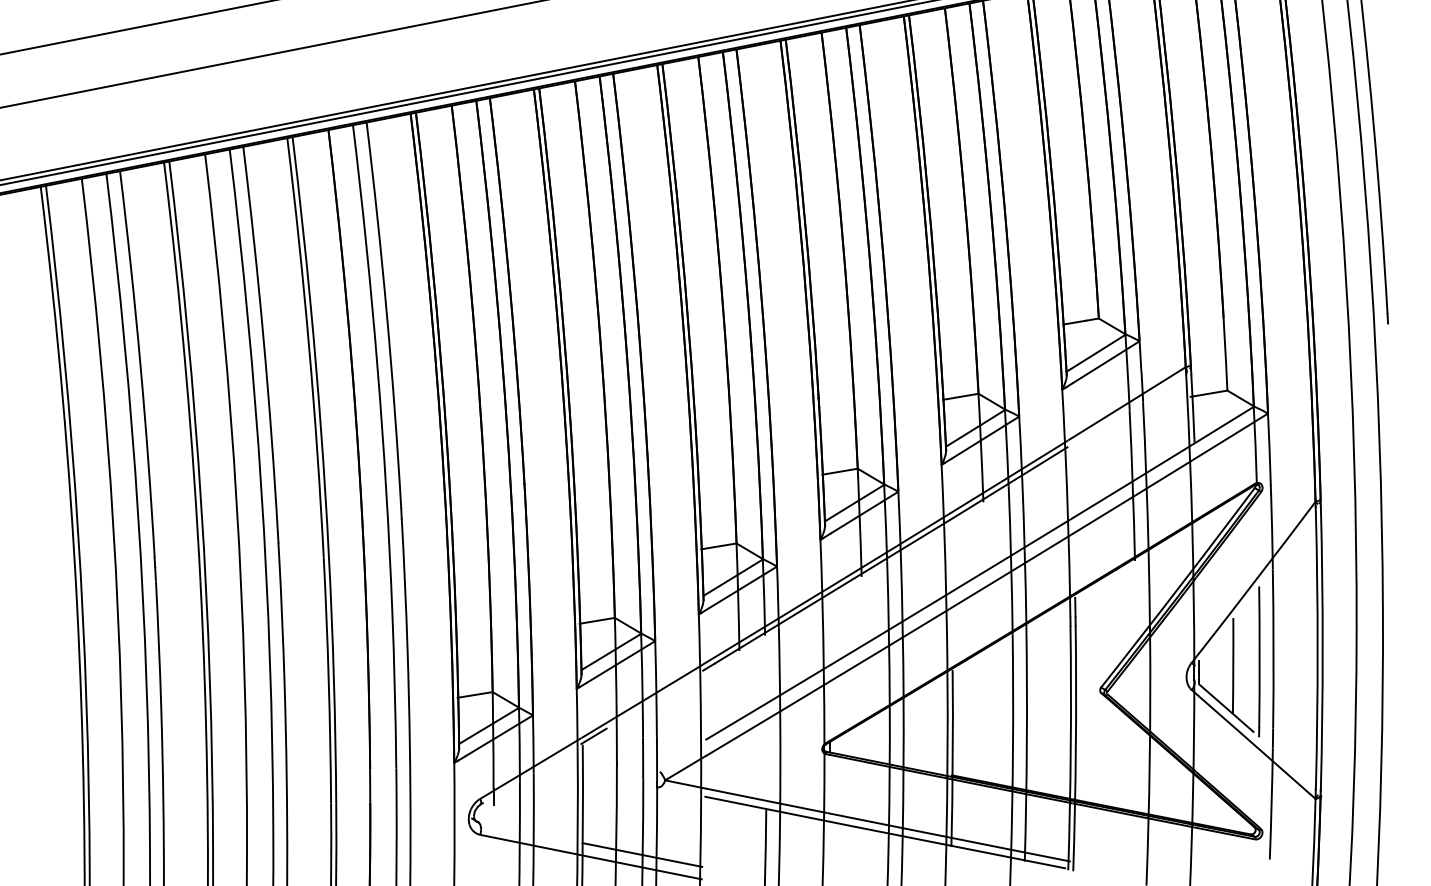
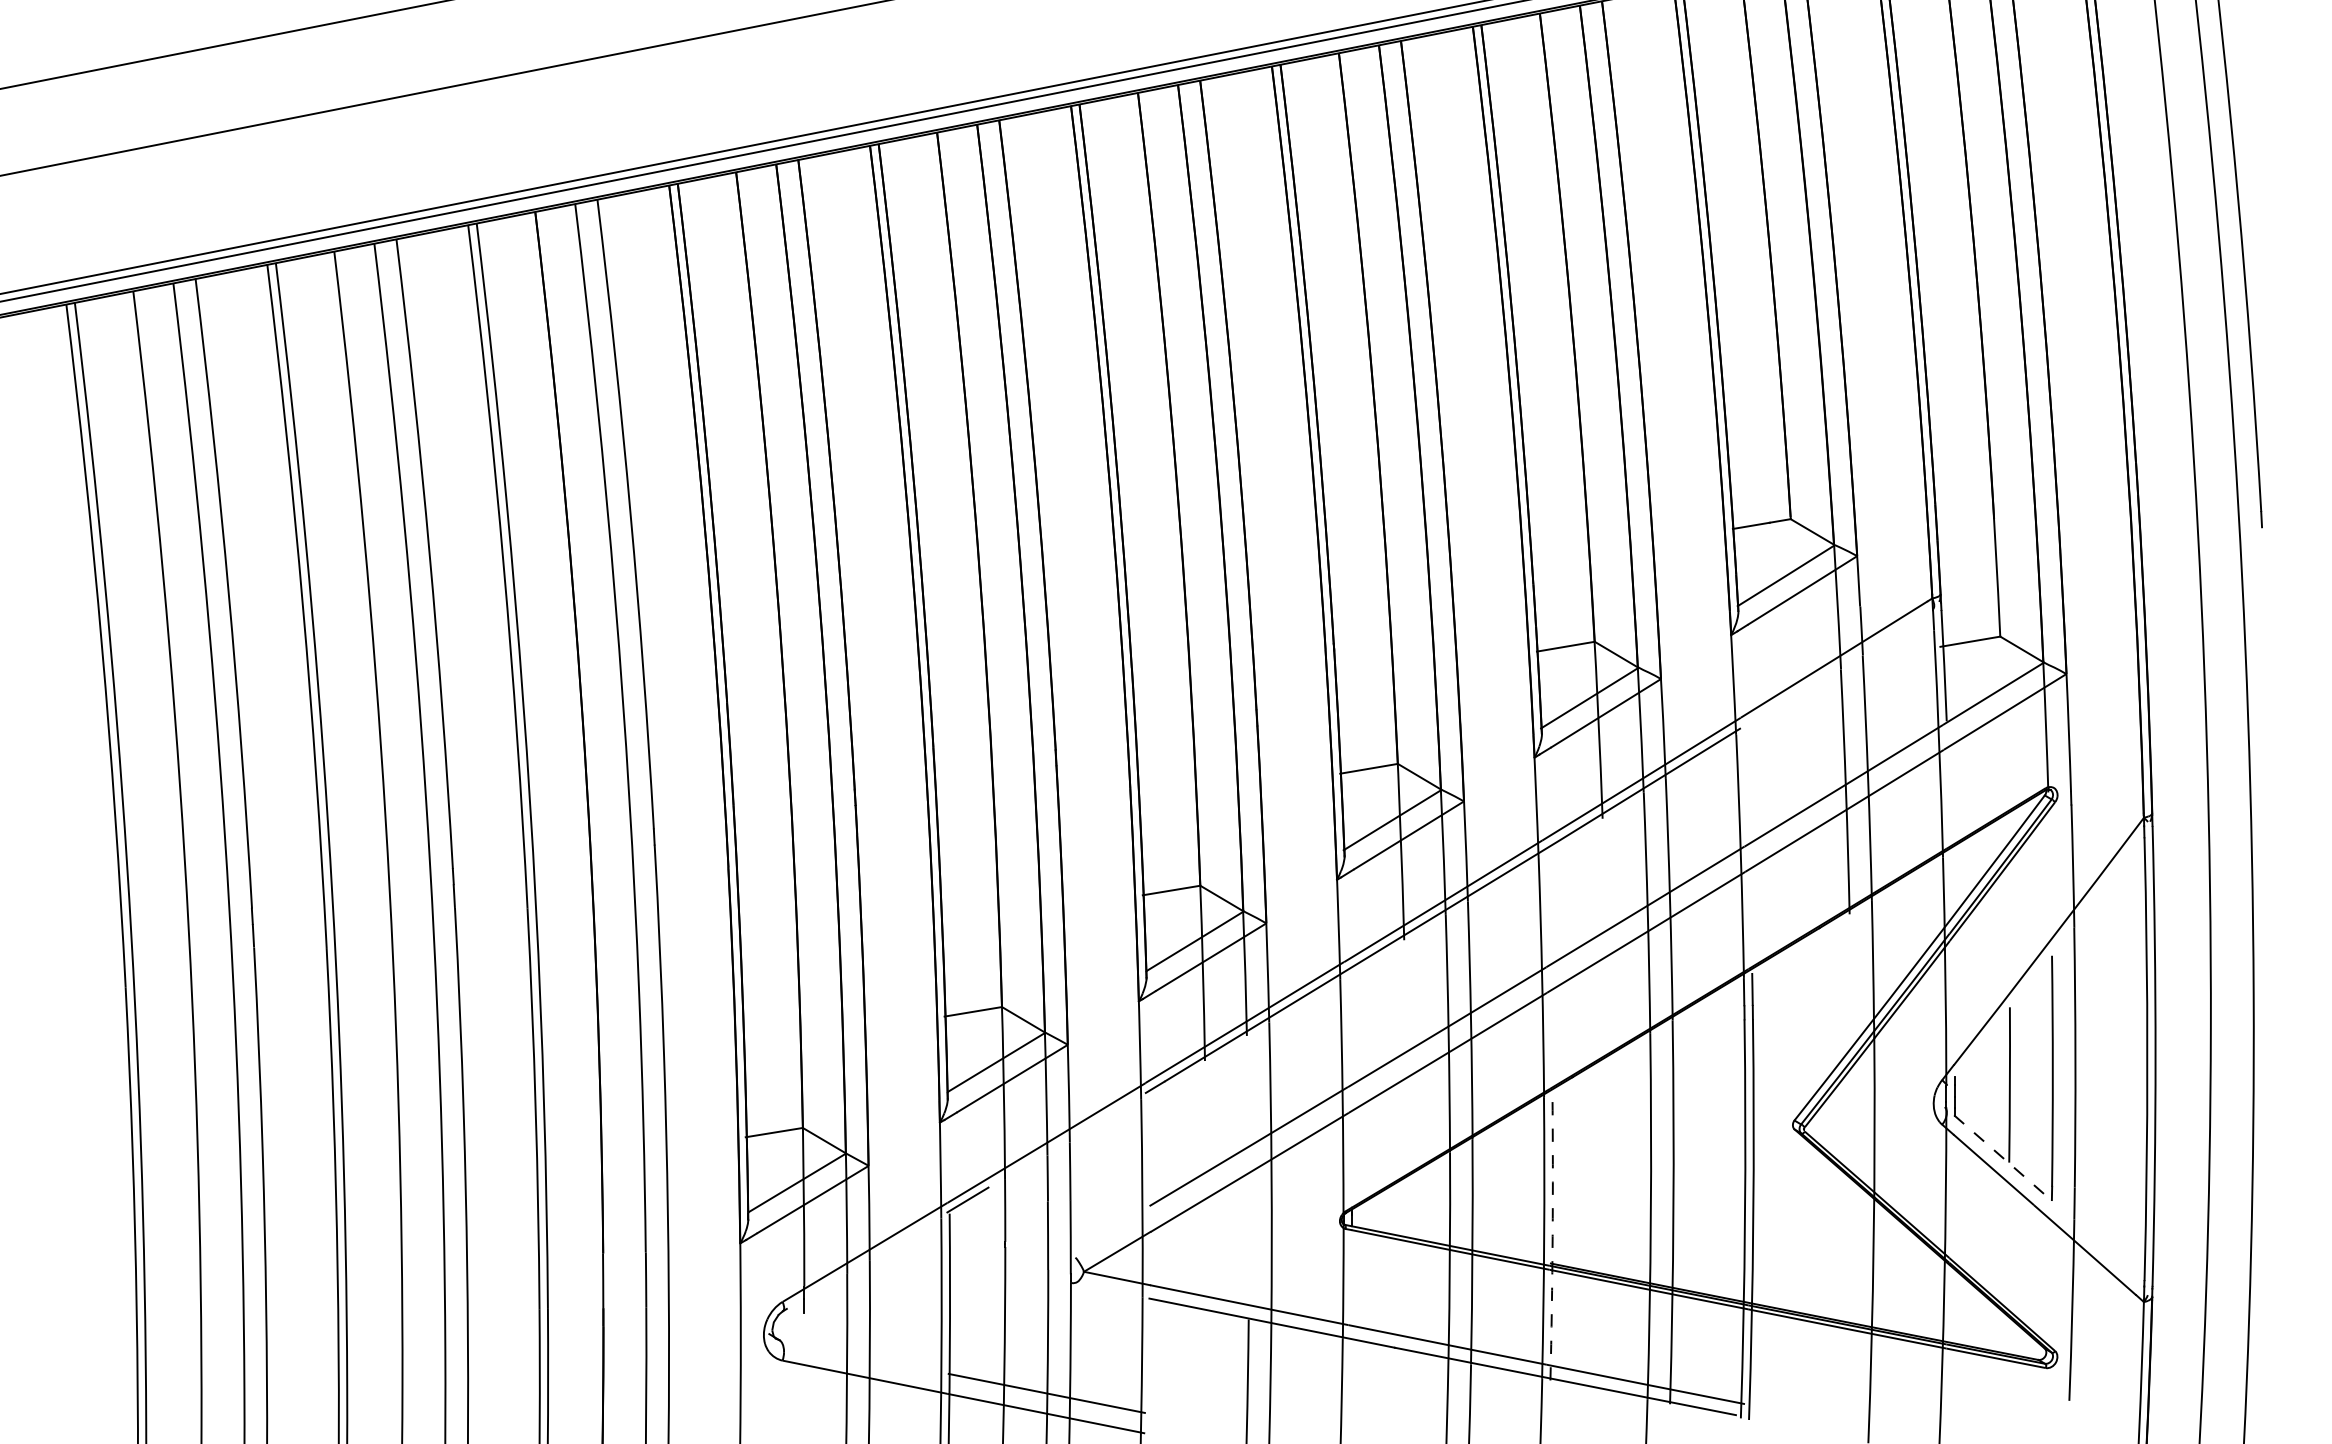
line: (1227, 708) -> (2000, 1154), solid -> dashed
arc: (952, 758) -> (1552, 1236), solid -> dashed

